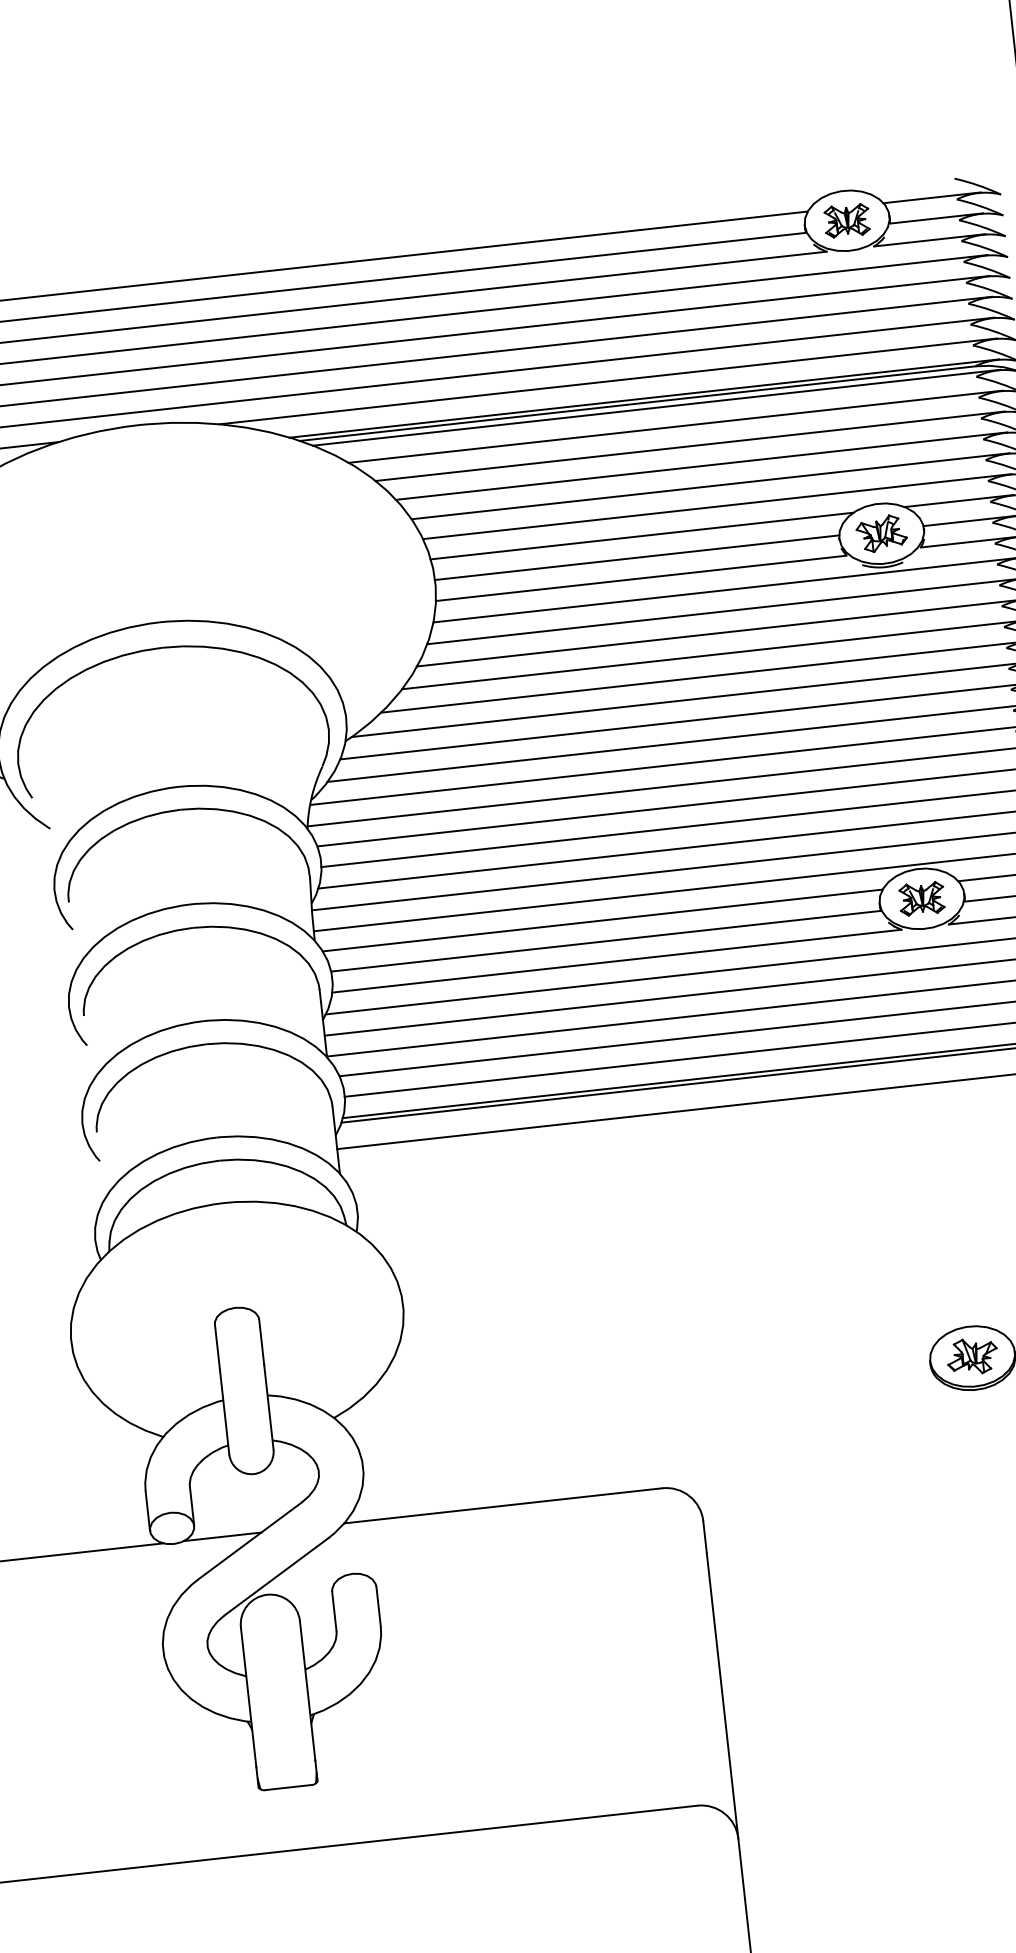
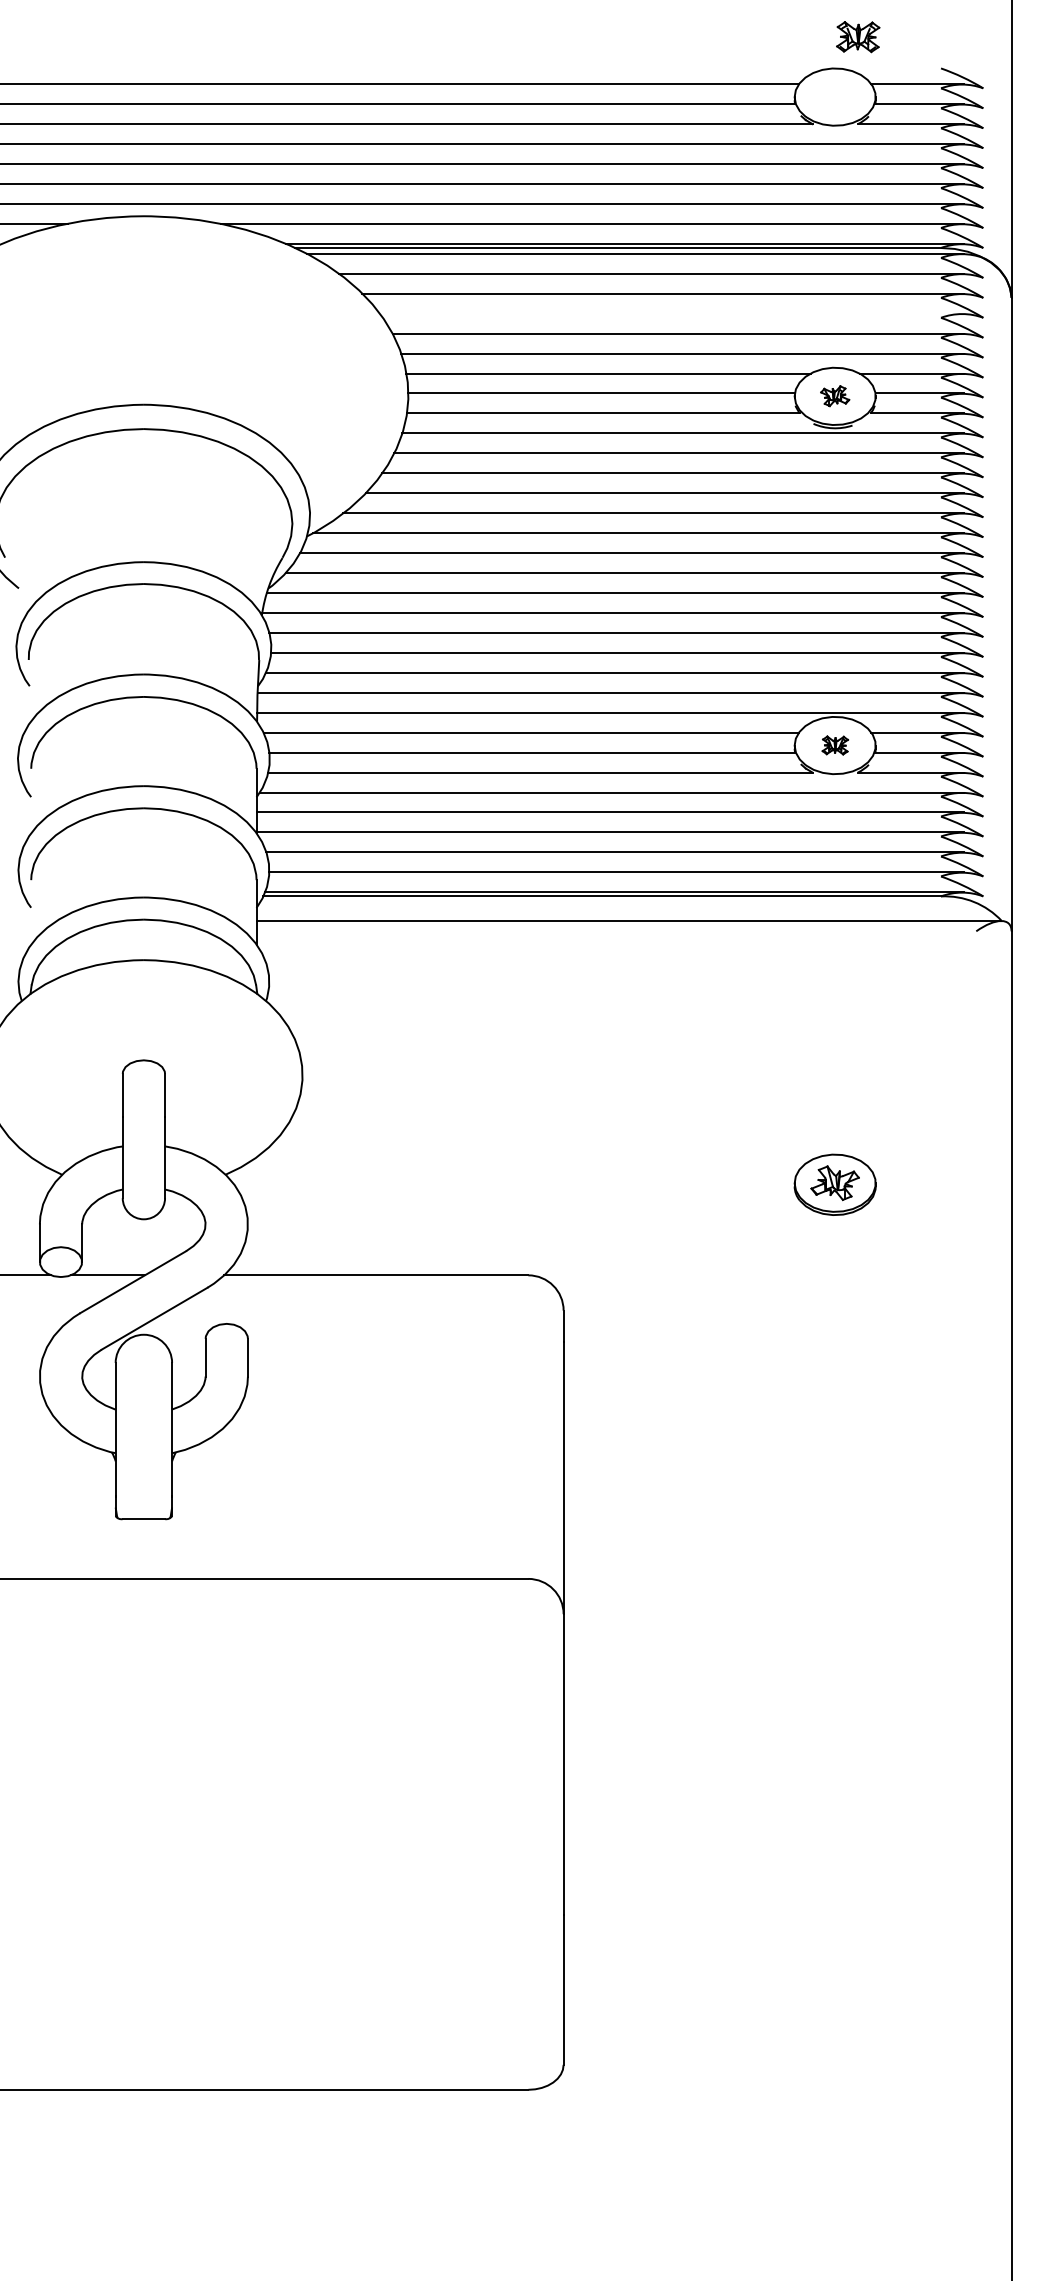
part: (847, 221) -> (858, 37), moved
line: (700, 465) -> (671, 313), removed
part: (880, 532) -> (834, 395), size x0.6
part: (922, 898) -> (835, 745), size x0.6

